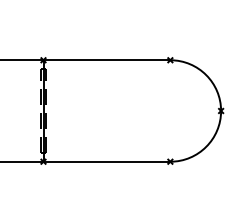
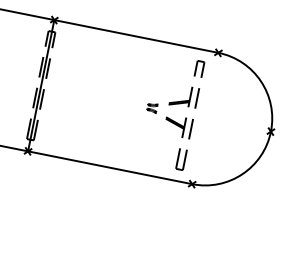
part: (143, 110) -> (170, 110), added

